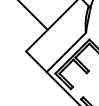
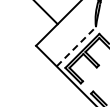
line: (66, 52) -> (76, 46), solid -> dashed

